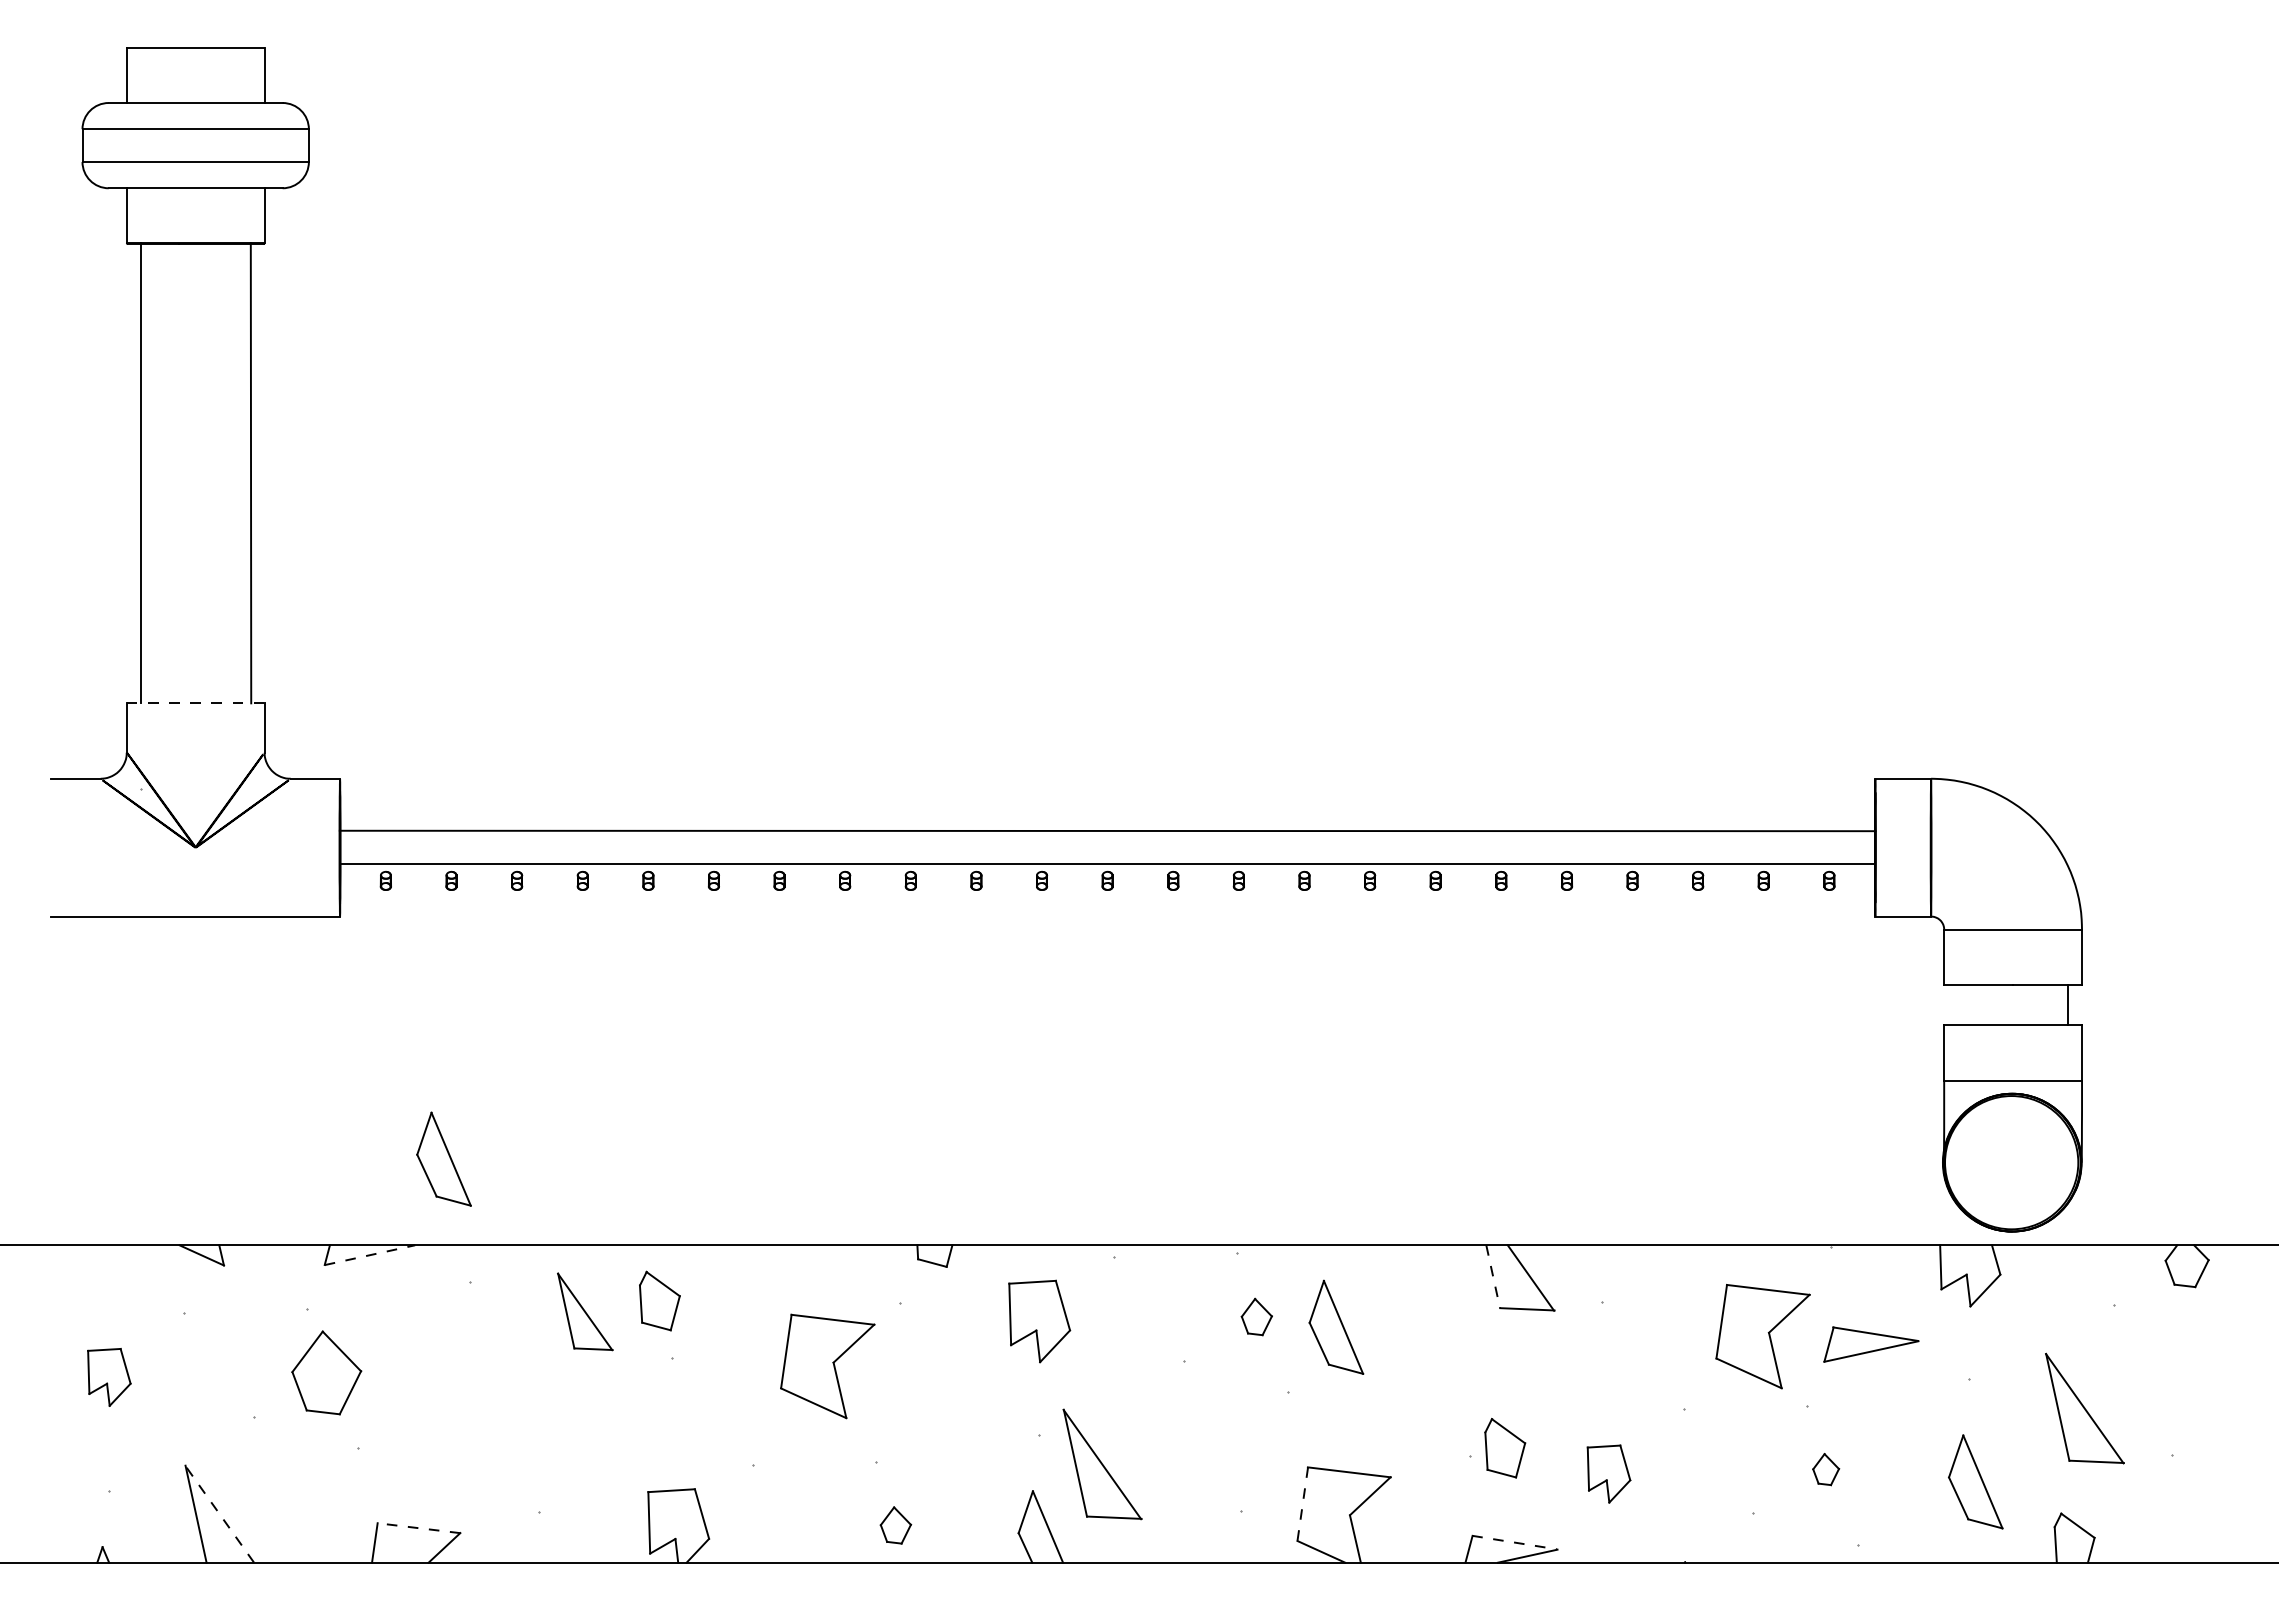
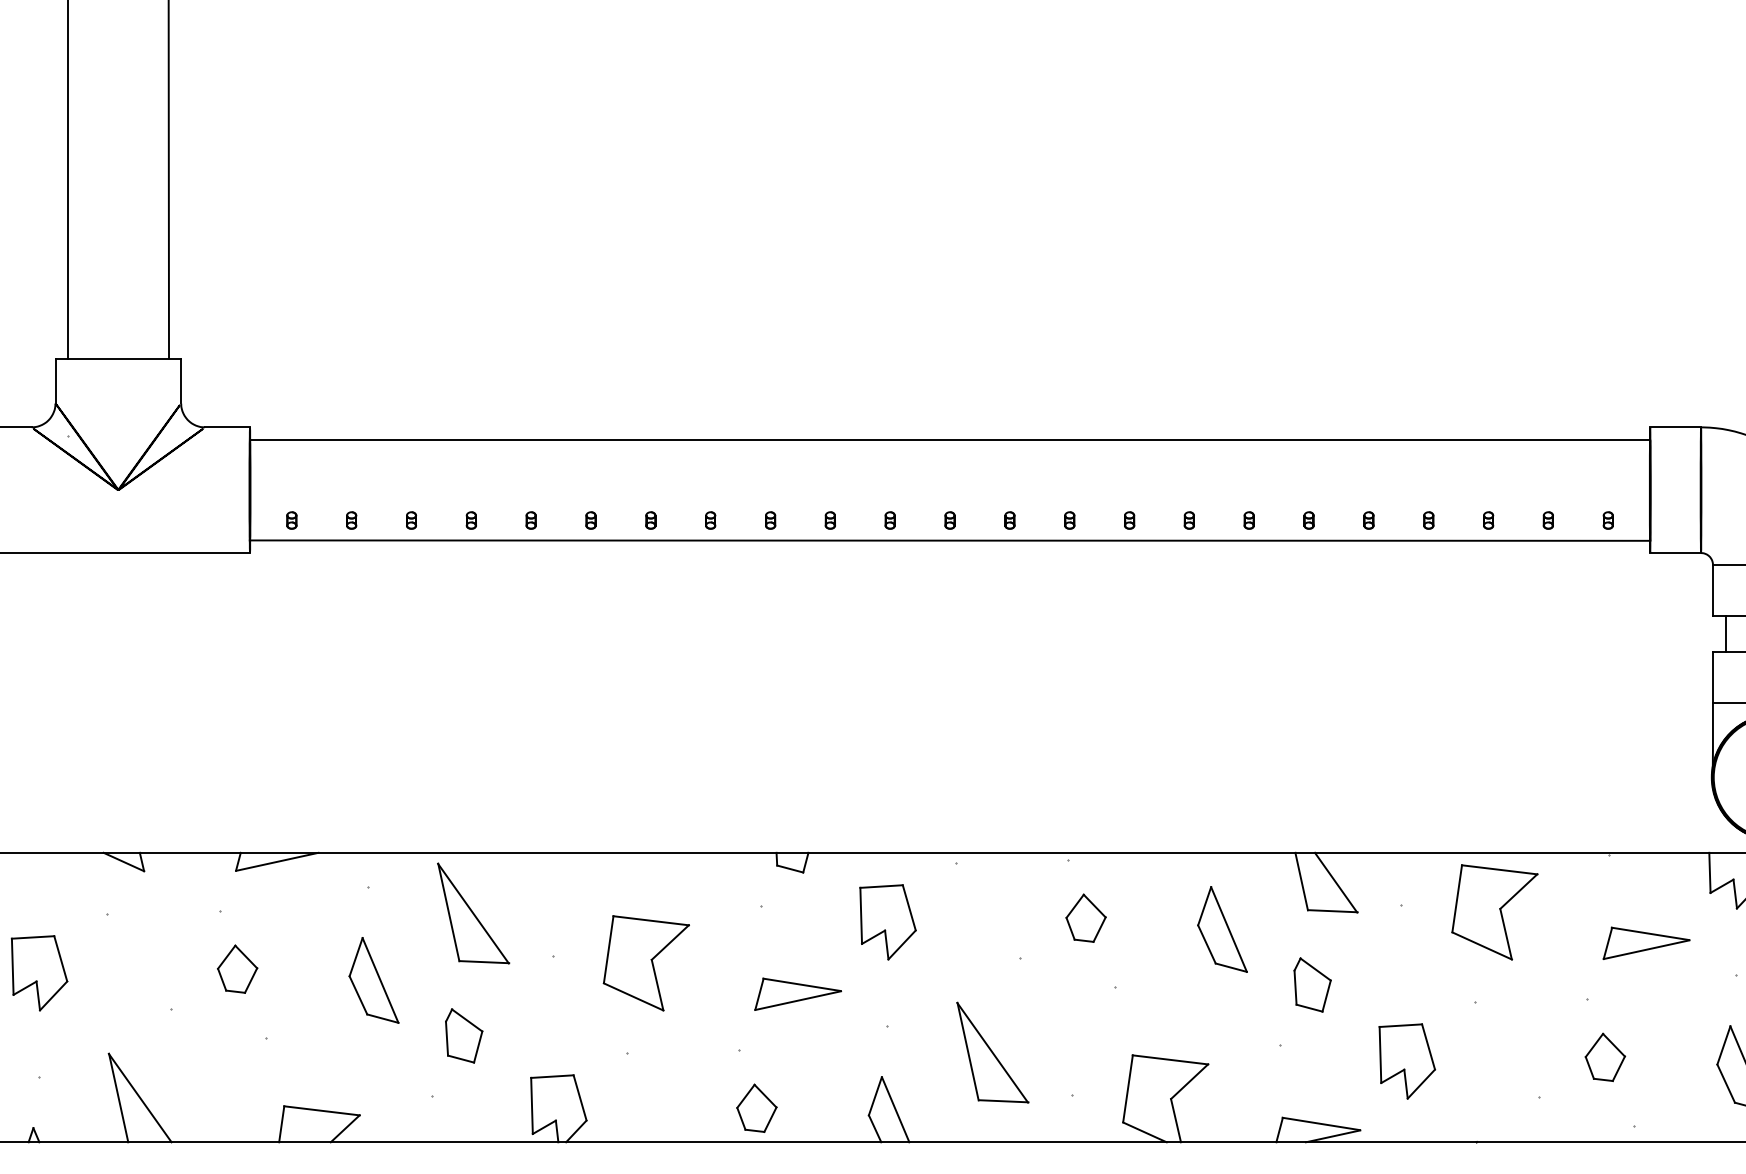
line: (195, 703) -> (118, 358), dashed -> solid
line: (1107, 830) -> (949, 540), moved
line: (1107, 864) -> (949, 440), moved
line: (1958, 1004) -> (1726, 633), added
part: (443, 1158) -> (373, 979), moved
line: (370, 1255) -> (277, 862), dashed -> solid
line: (1493, 1277) -> (1301, 882), dashed -> solid
part: (659, 1300) -> (463, 1035), moved
part: (585, 1311) -> (473, 913), size x1.43
part: (1256, 1316) -> (1085, 917), size x1.43
part: (1336, 1326) -> (1222, 928), moved
part: (1762, 1336) -> (1494, 912), moved
part: (827, 1366) -> (646, 963), moved
part: (325, 1372) -> (236, 968), size x0.62
part: (109, 1377) -> (39, 973), size x1.43
part: (941, 1400) -> (798, 994), added
part: (1505, 1448) -> (1312, 985), moved
part: (1102, 1464) -> (992, 1052), moved
part: (1825, 1469) -> (1604, 1057), size x1.67
part: (1608, 1473) -> (1406, 1060), size x1.43
line: (1302, 1504) -> (1127, 1089), dashed -> solid
line: (219, 1513) -> (140, 1097), dashed -> solid
part: (895, 1525) -> (756, 1108), size x1.43
line: (418, 1528) -> (321, 1111), dashed -> solid
line: (1514, 1542) -> (1321, 1123), dashed -> solid

